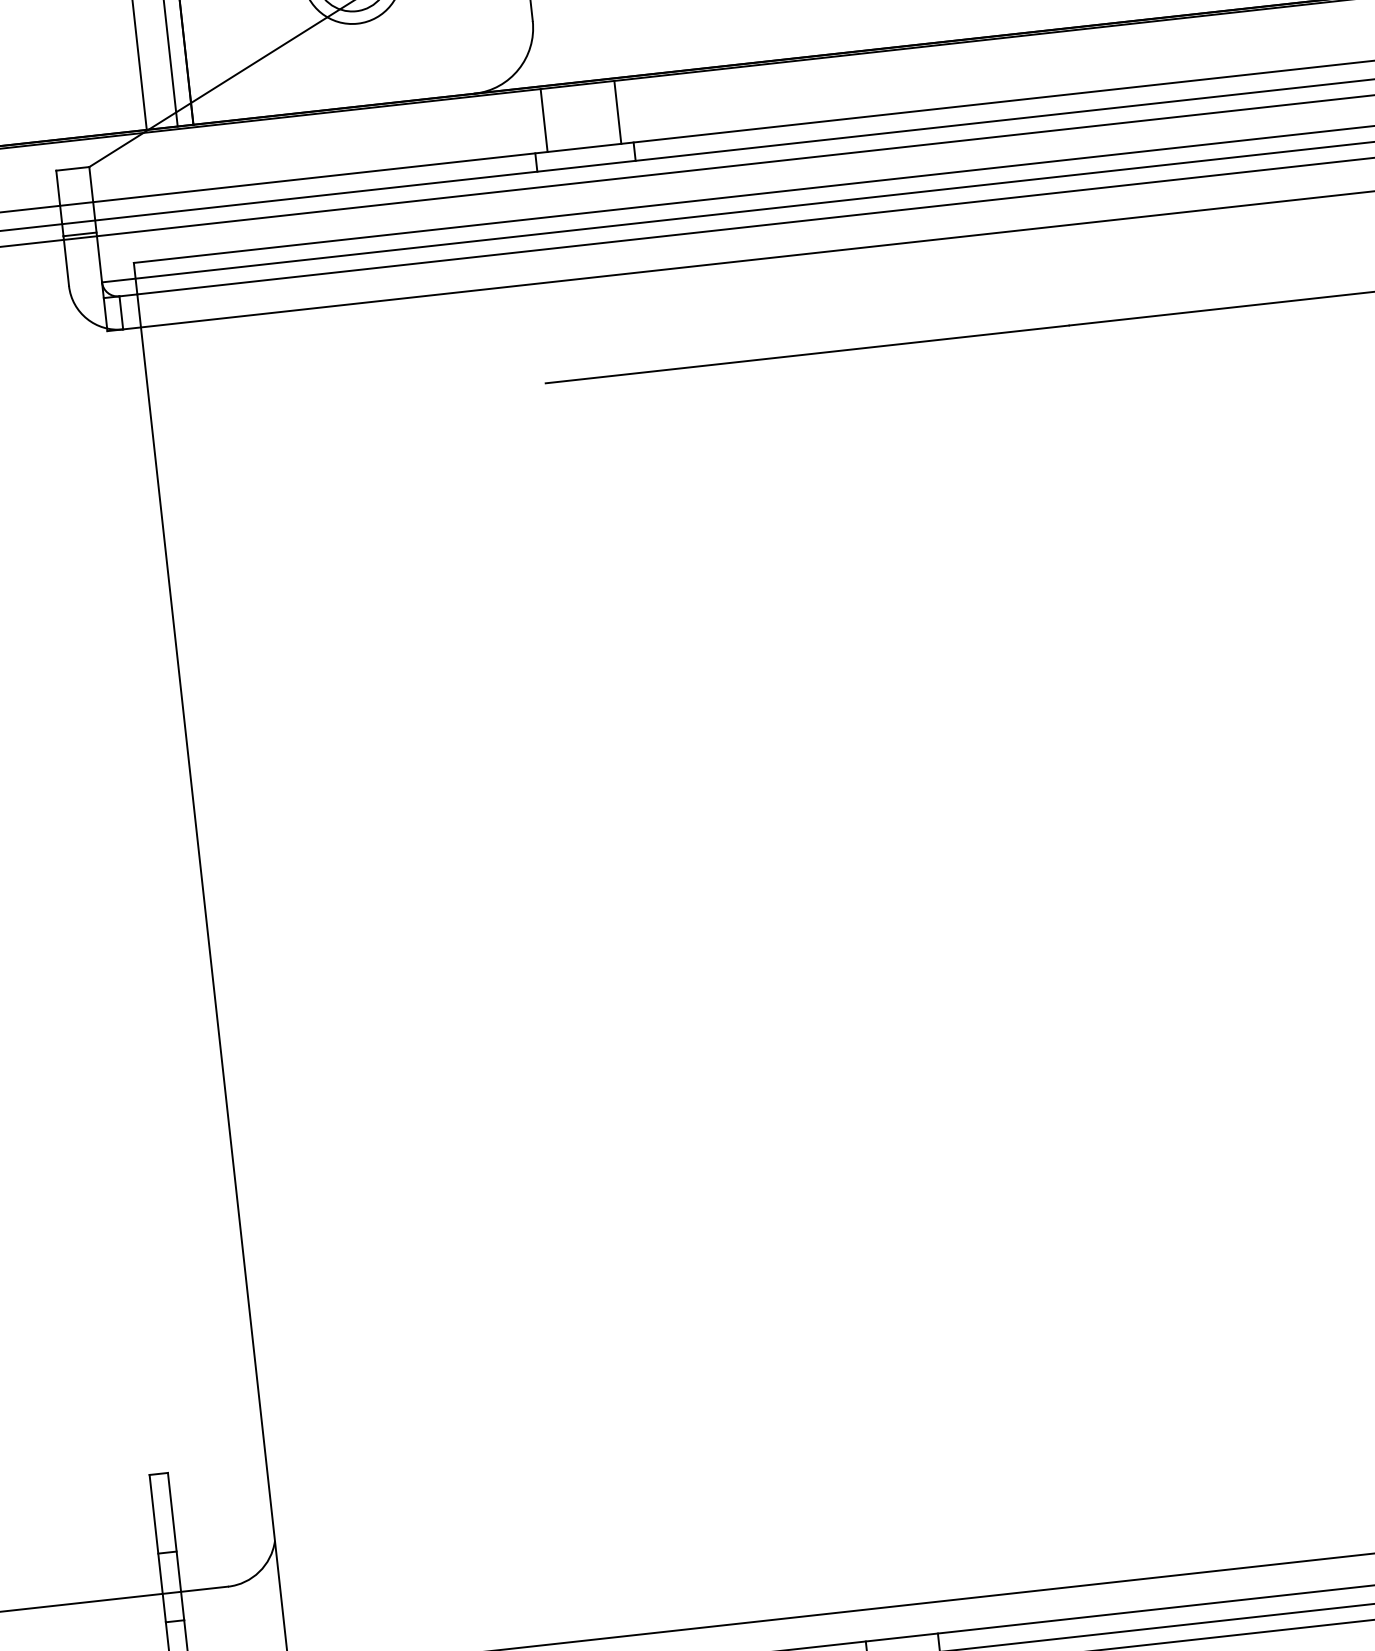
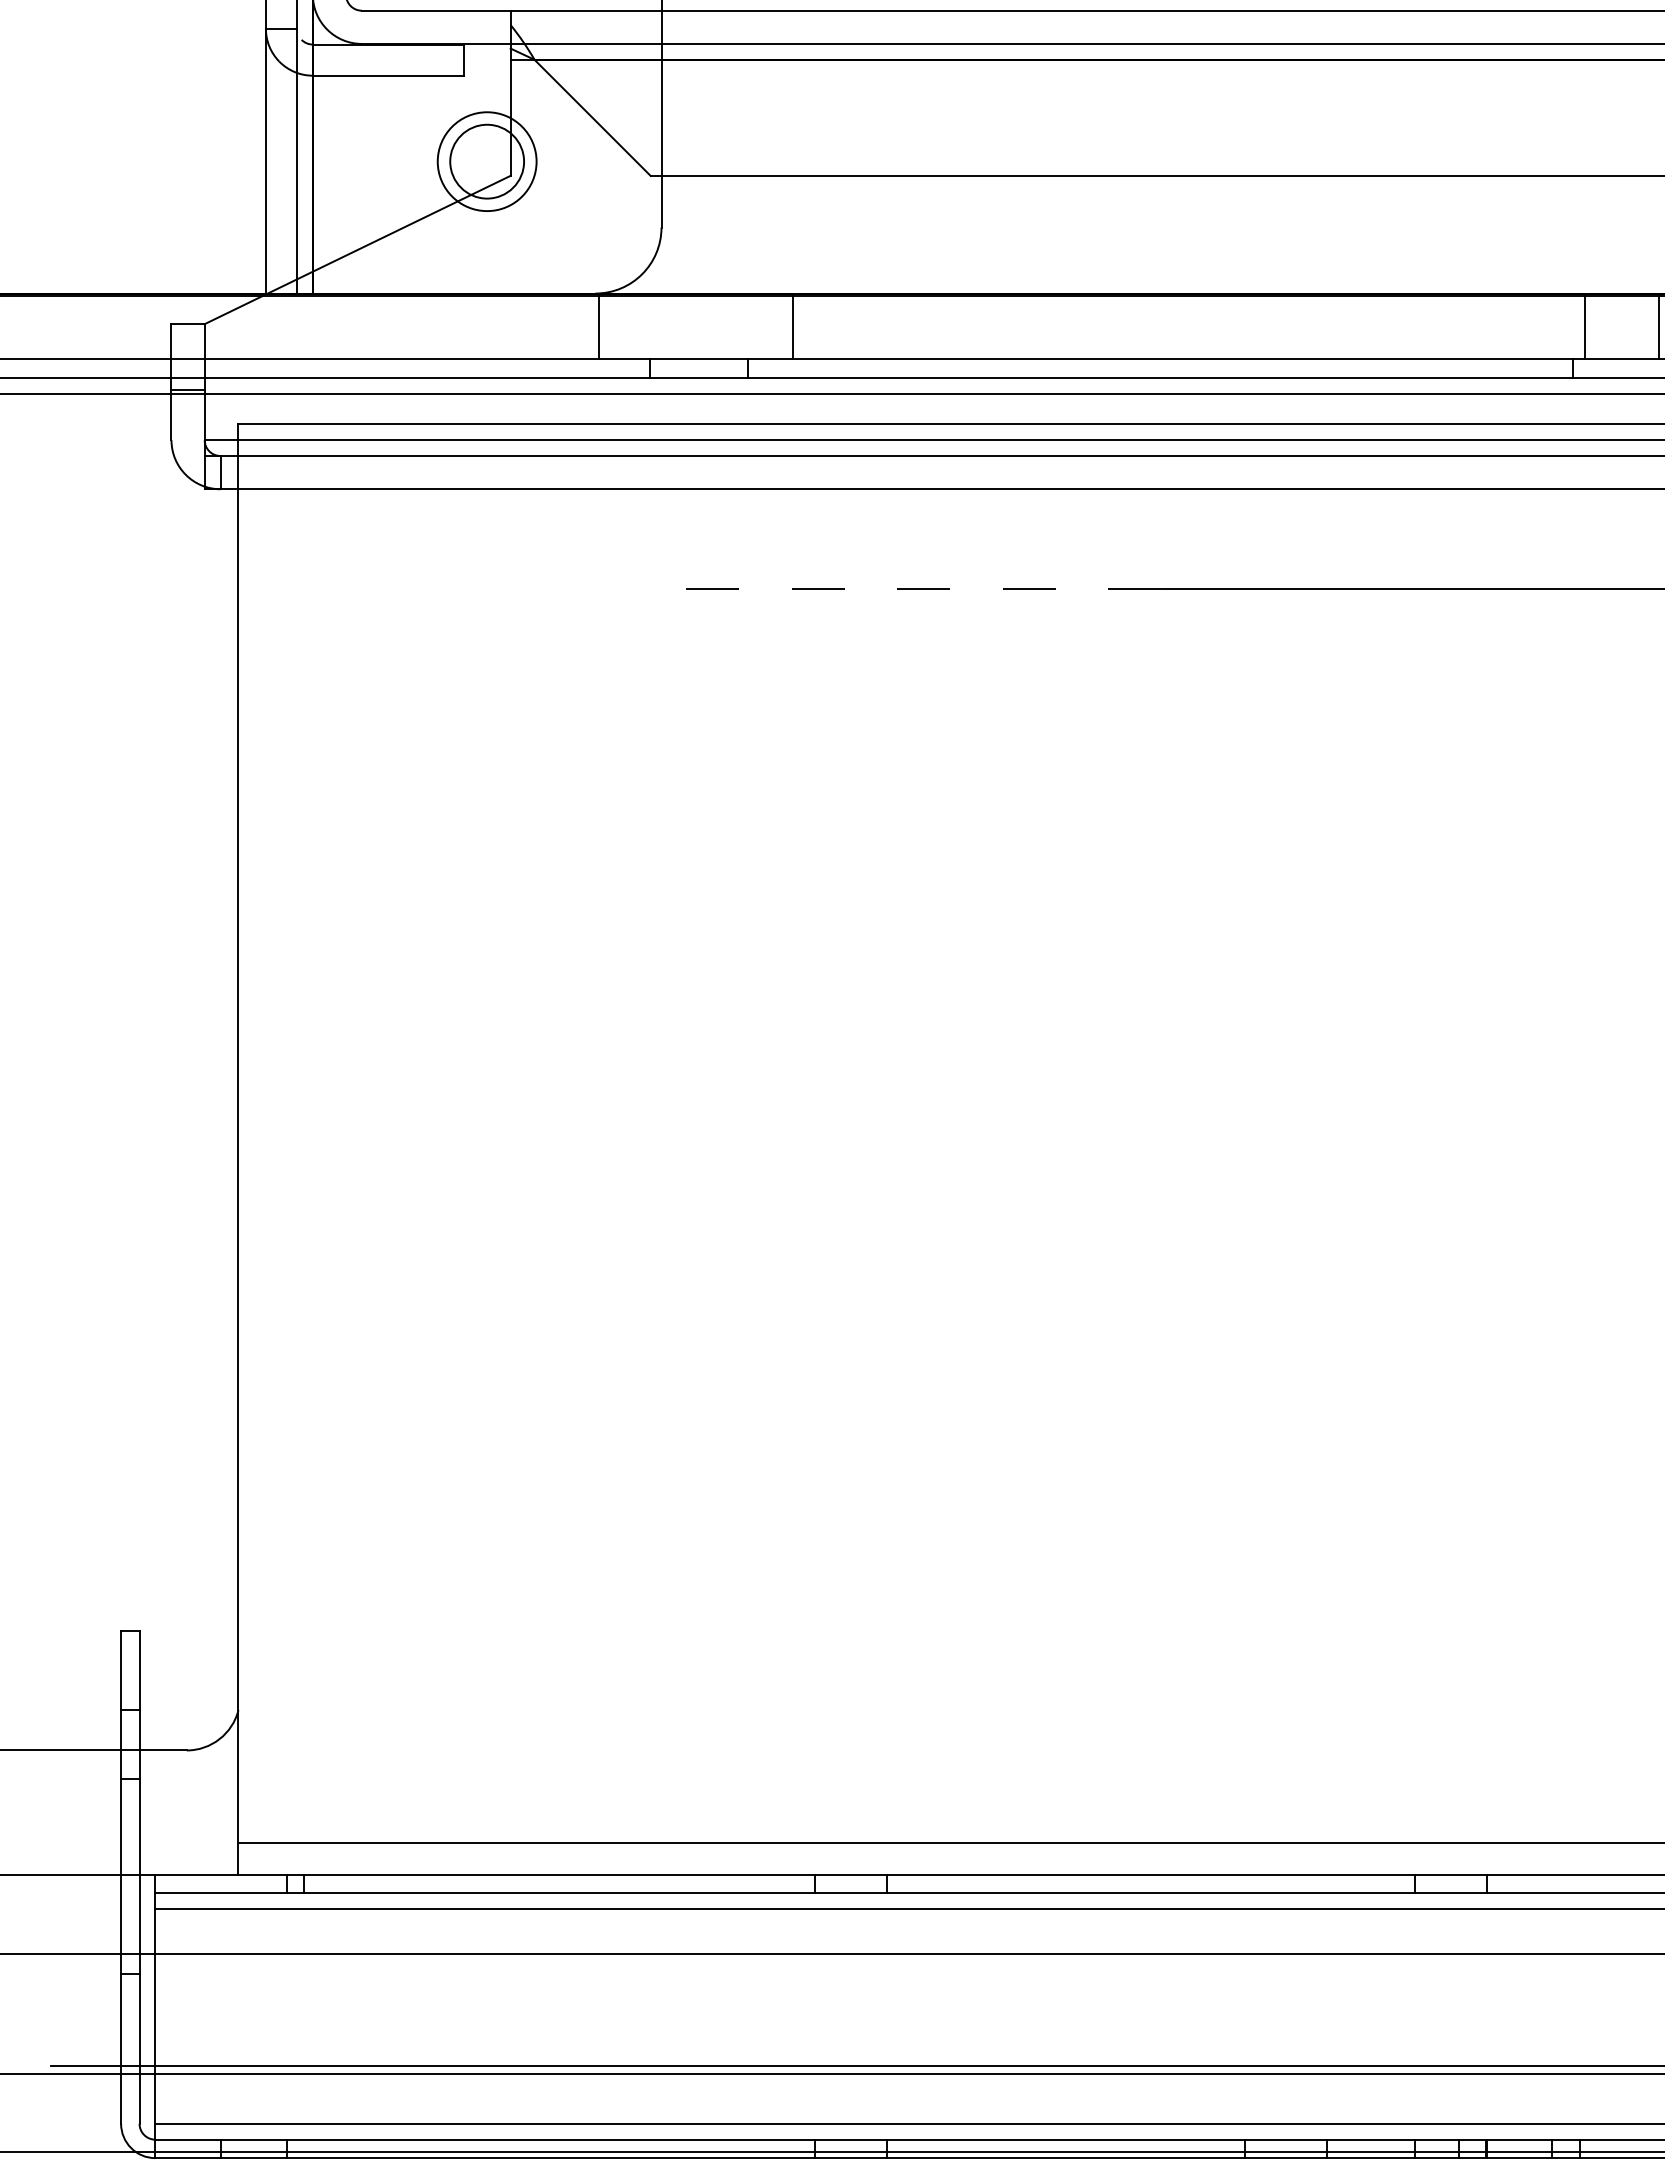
line: (618, 112) -> (793, 327), moved
line: (543, 120) -> (598, 327), moved
line: (807, 354) -> (897, 589), solid -> dashed

